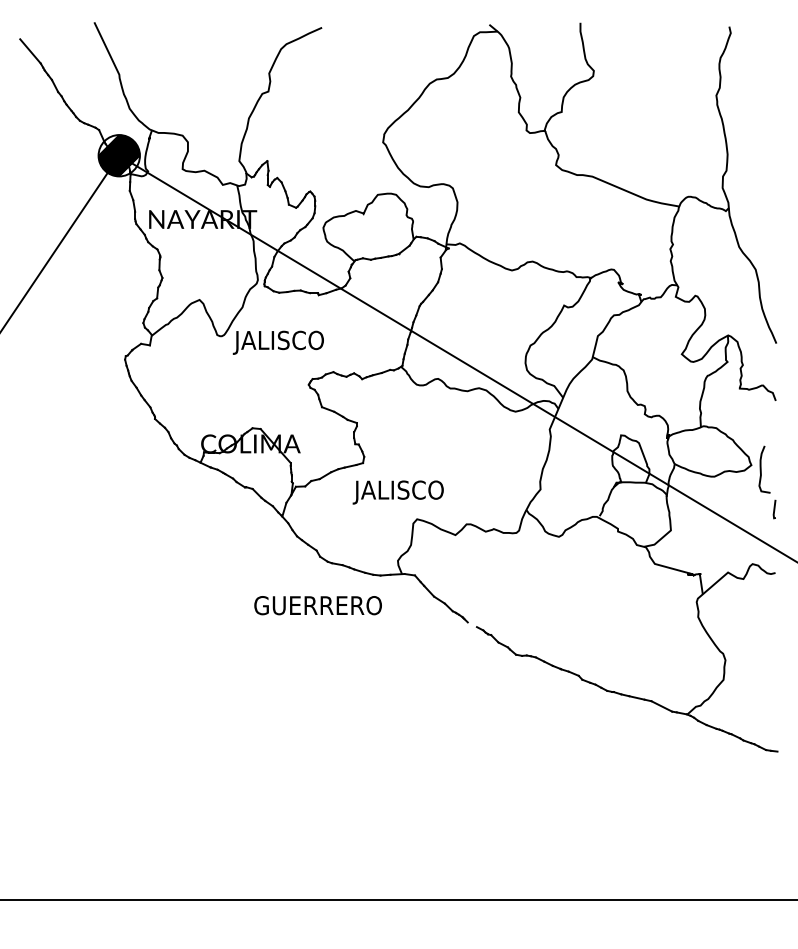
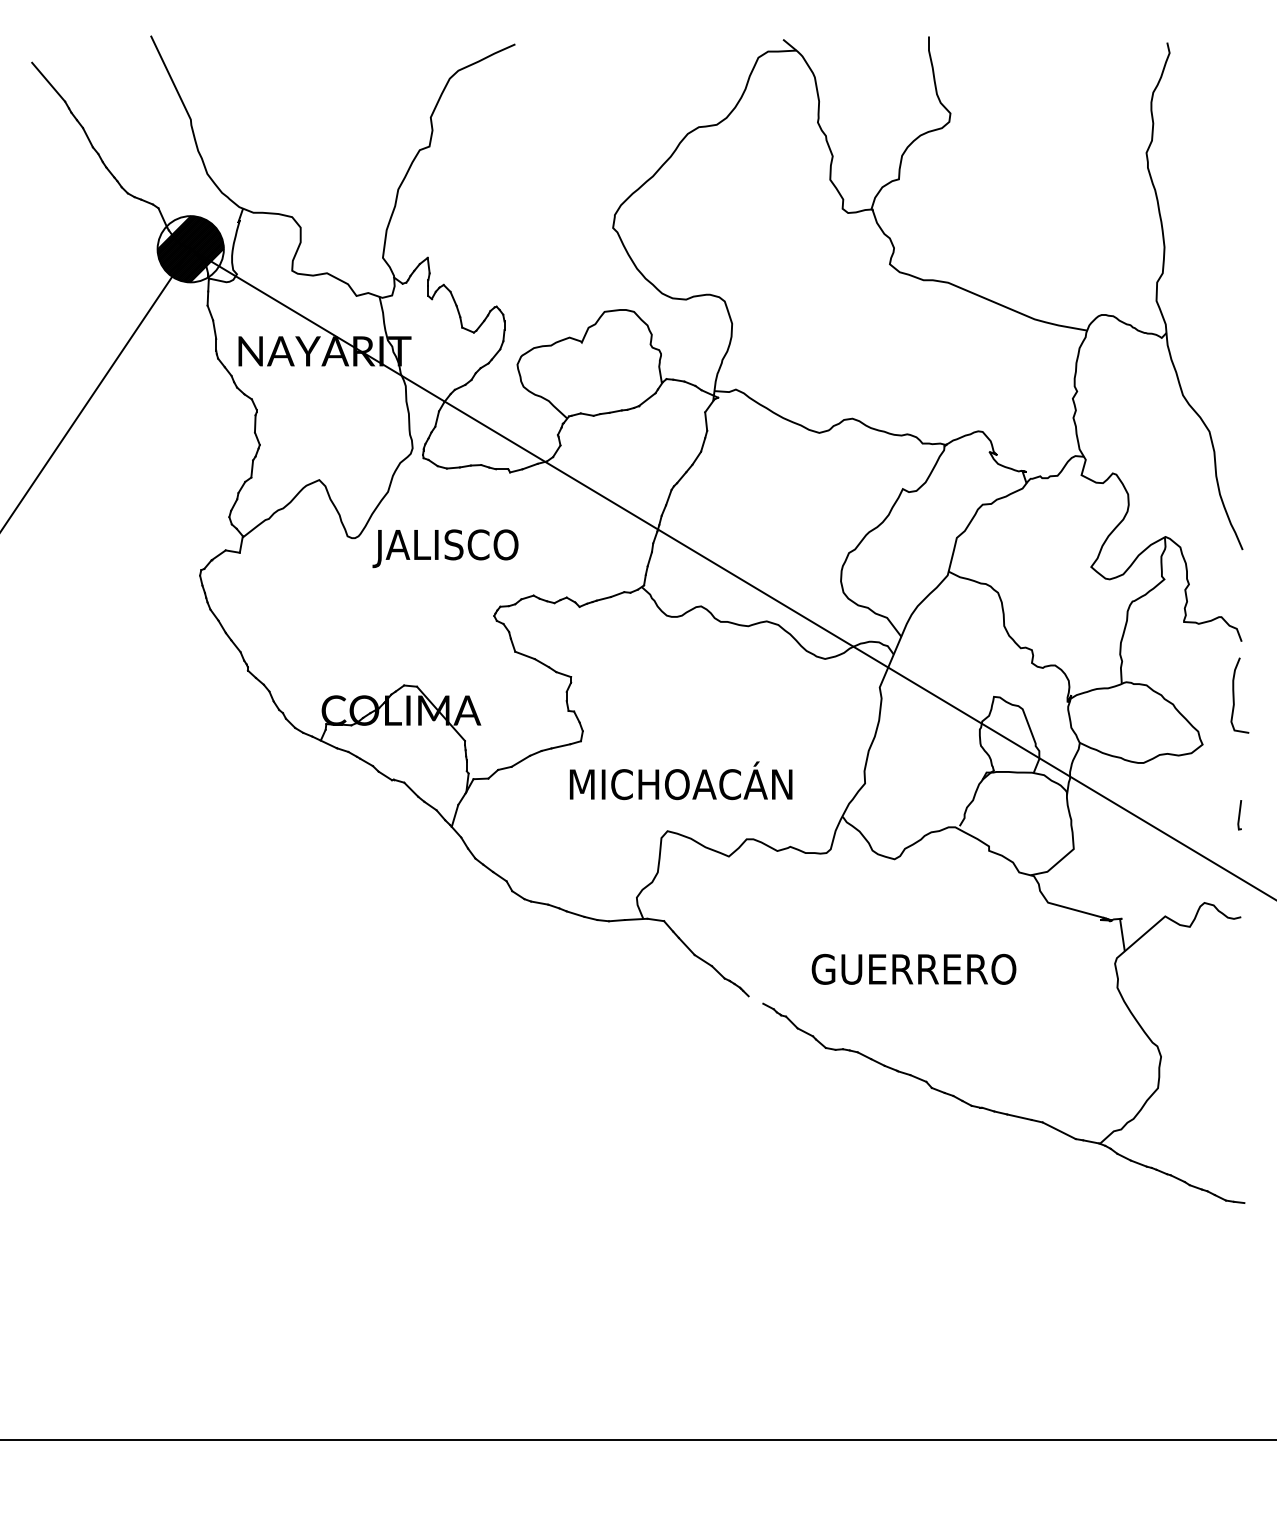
curve: (761, 469) -> (1234, 695), moved
text: (423, 489) -> (677, 783), JALISCO -> MICHOACÁN
text: (317, 605) -> (913, 969), moved

